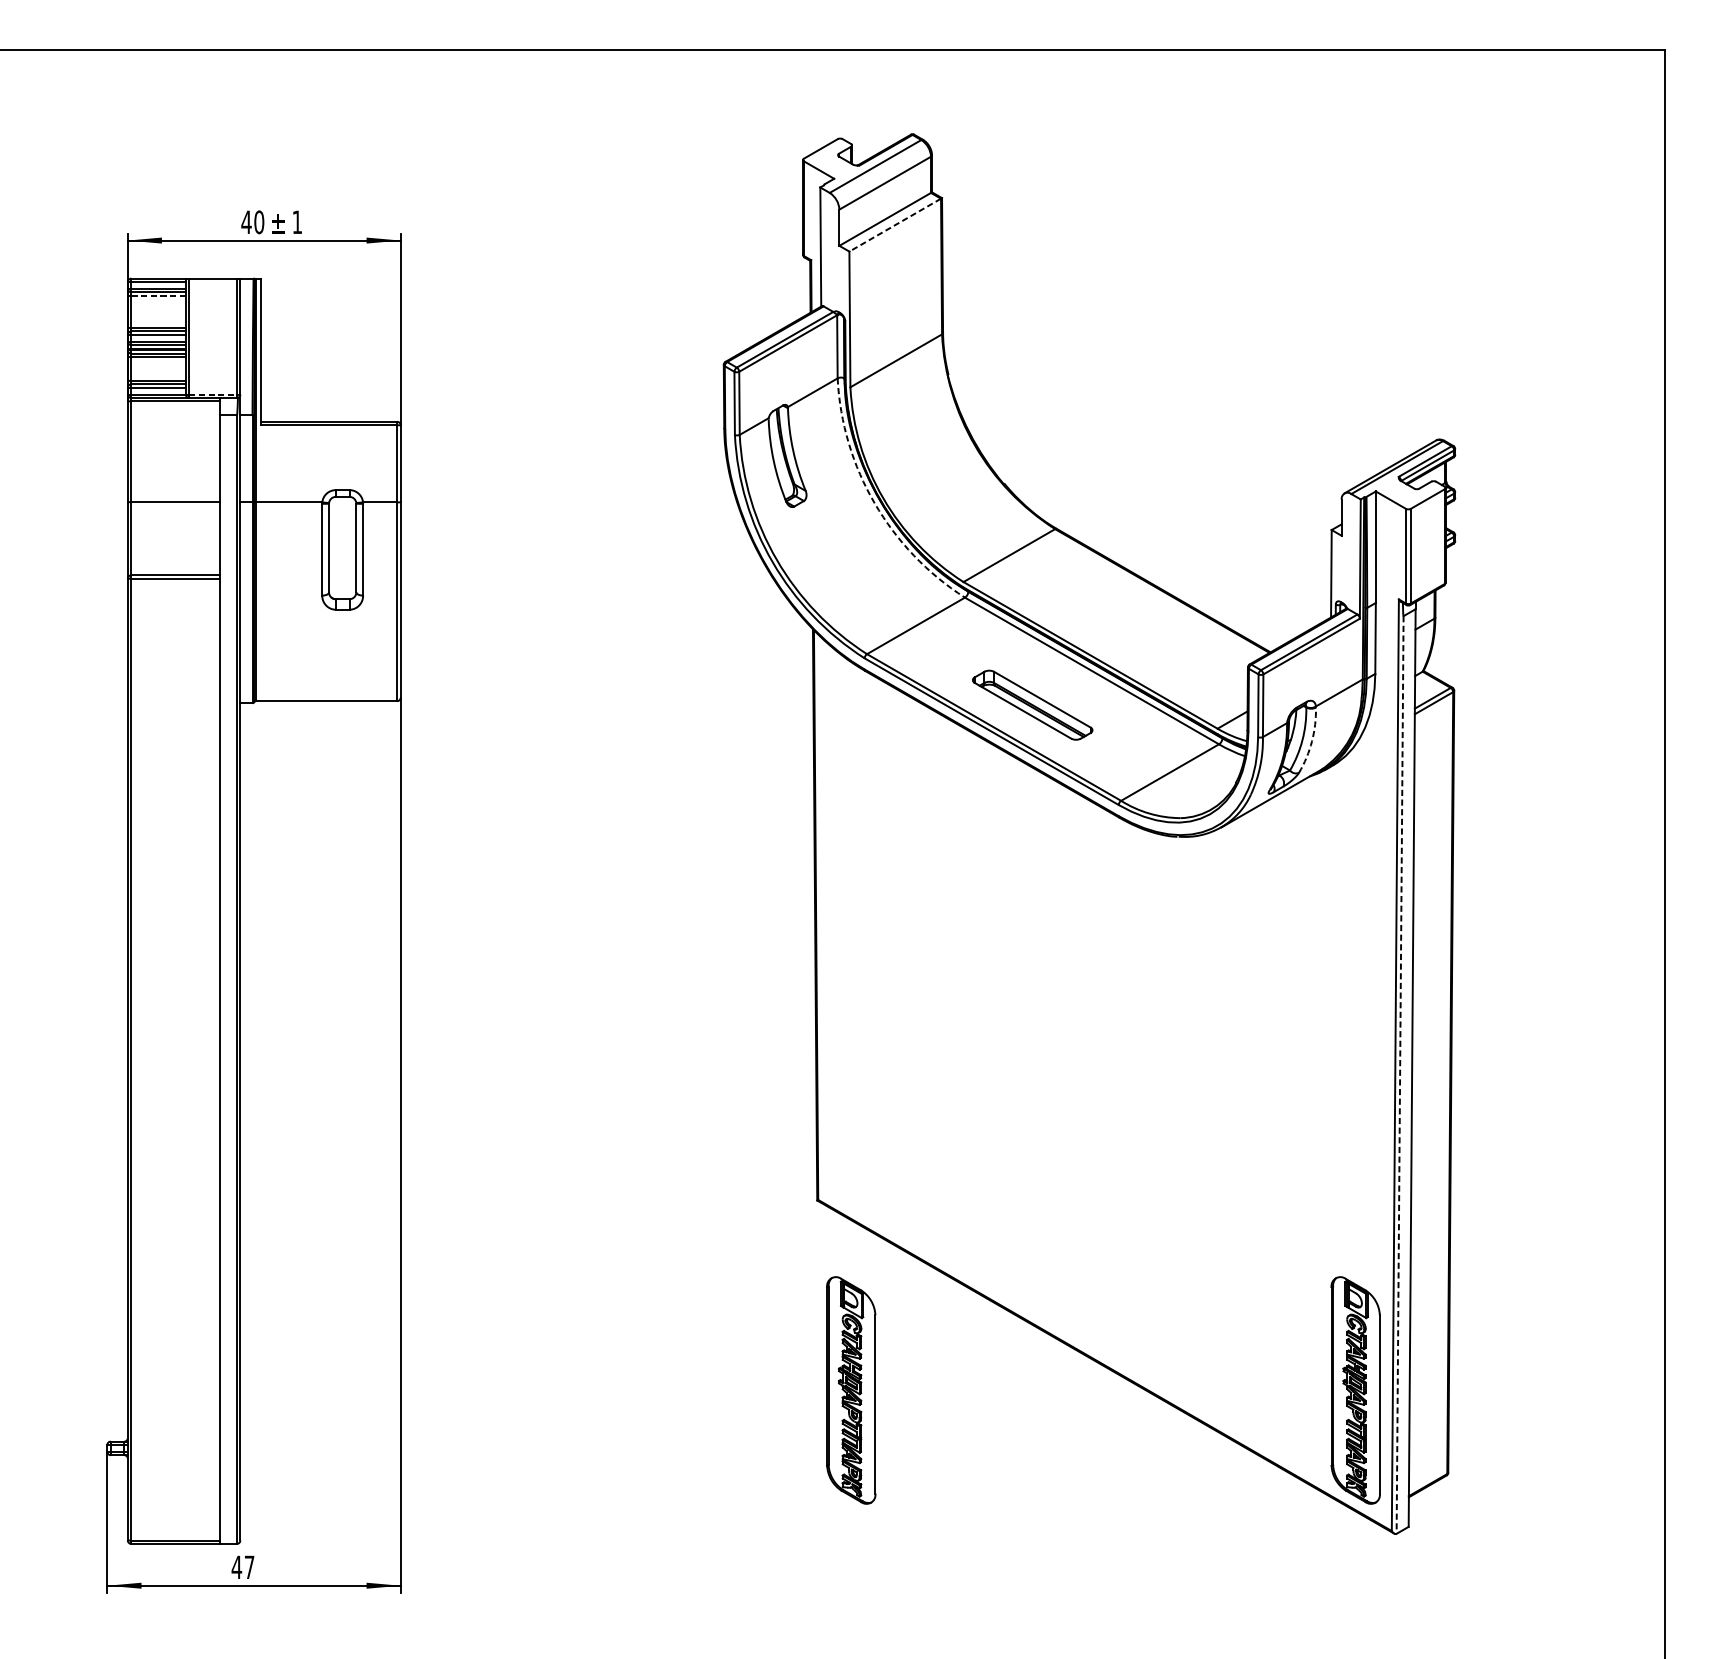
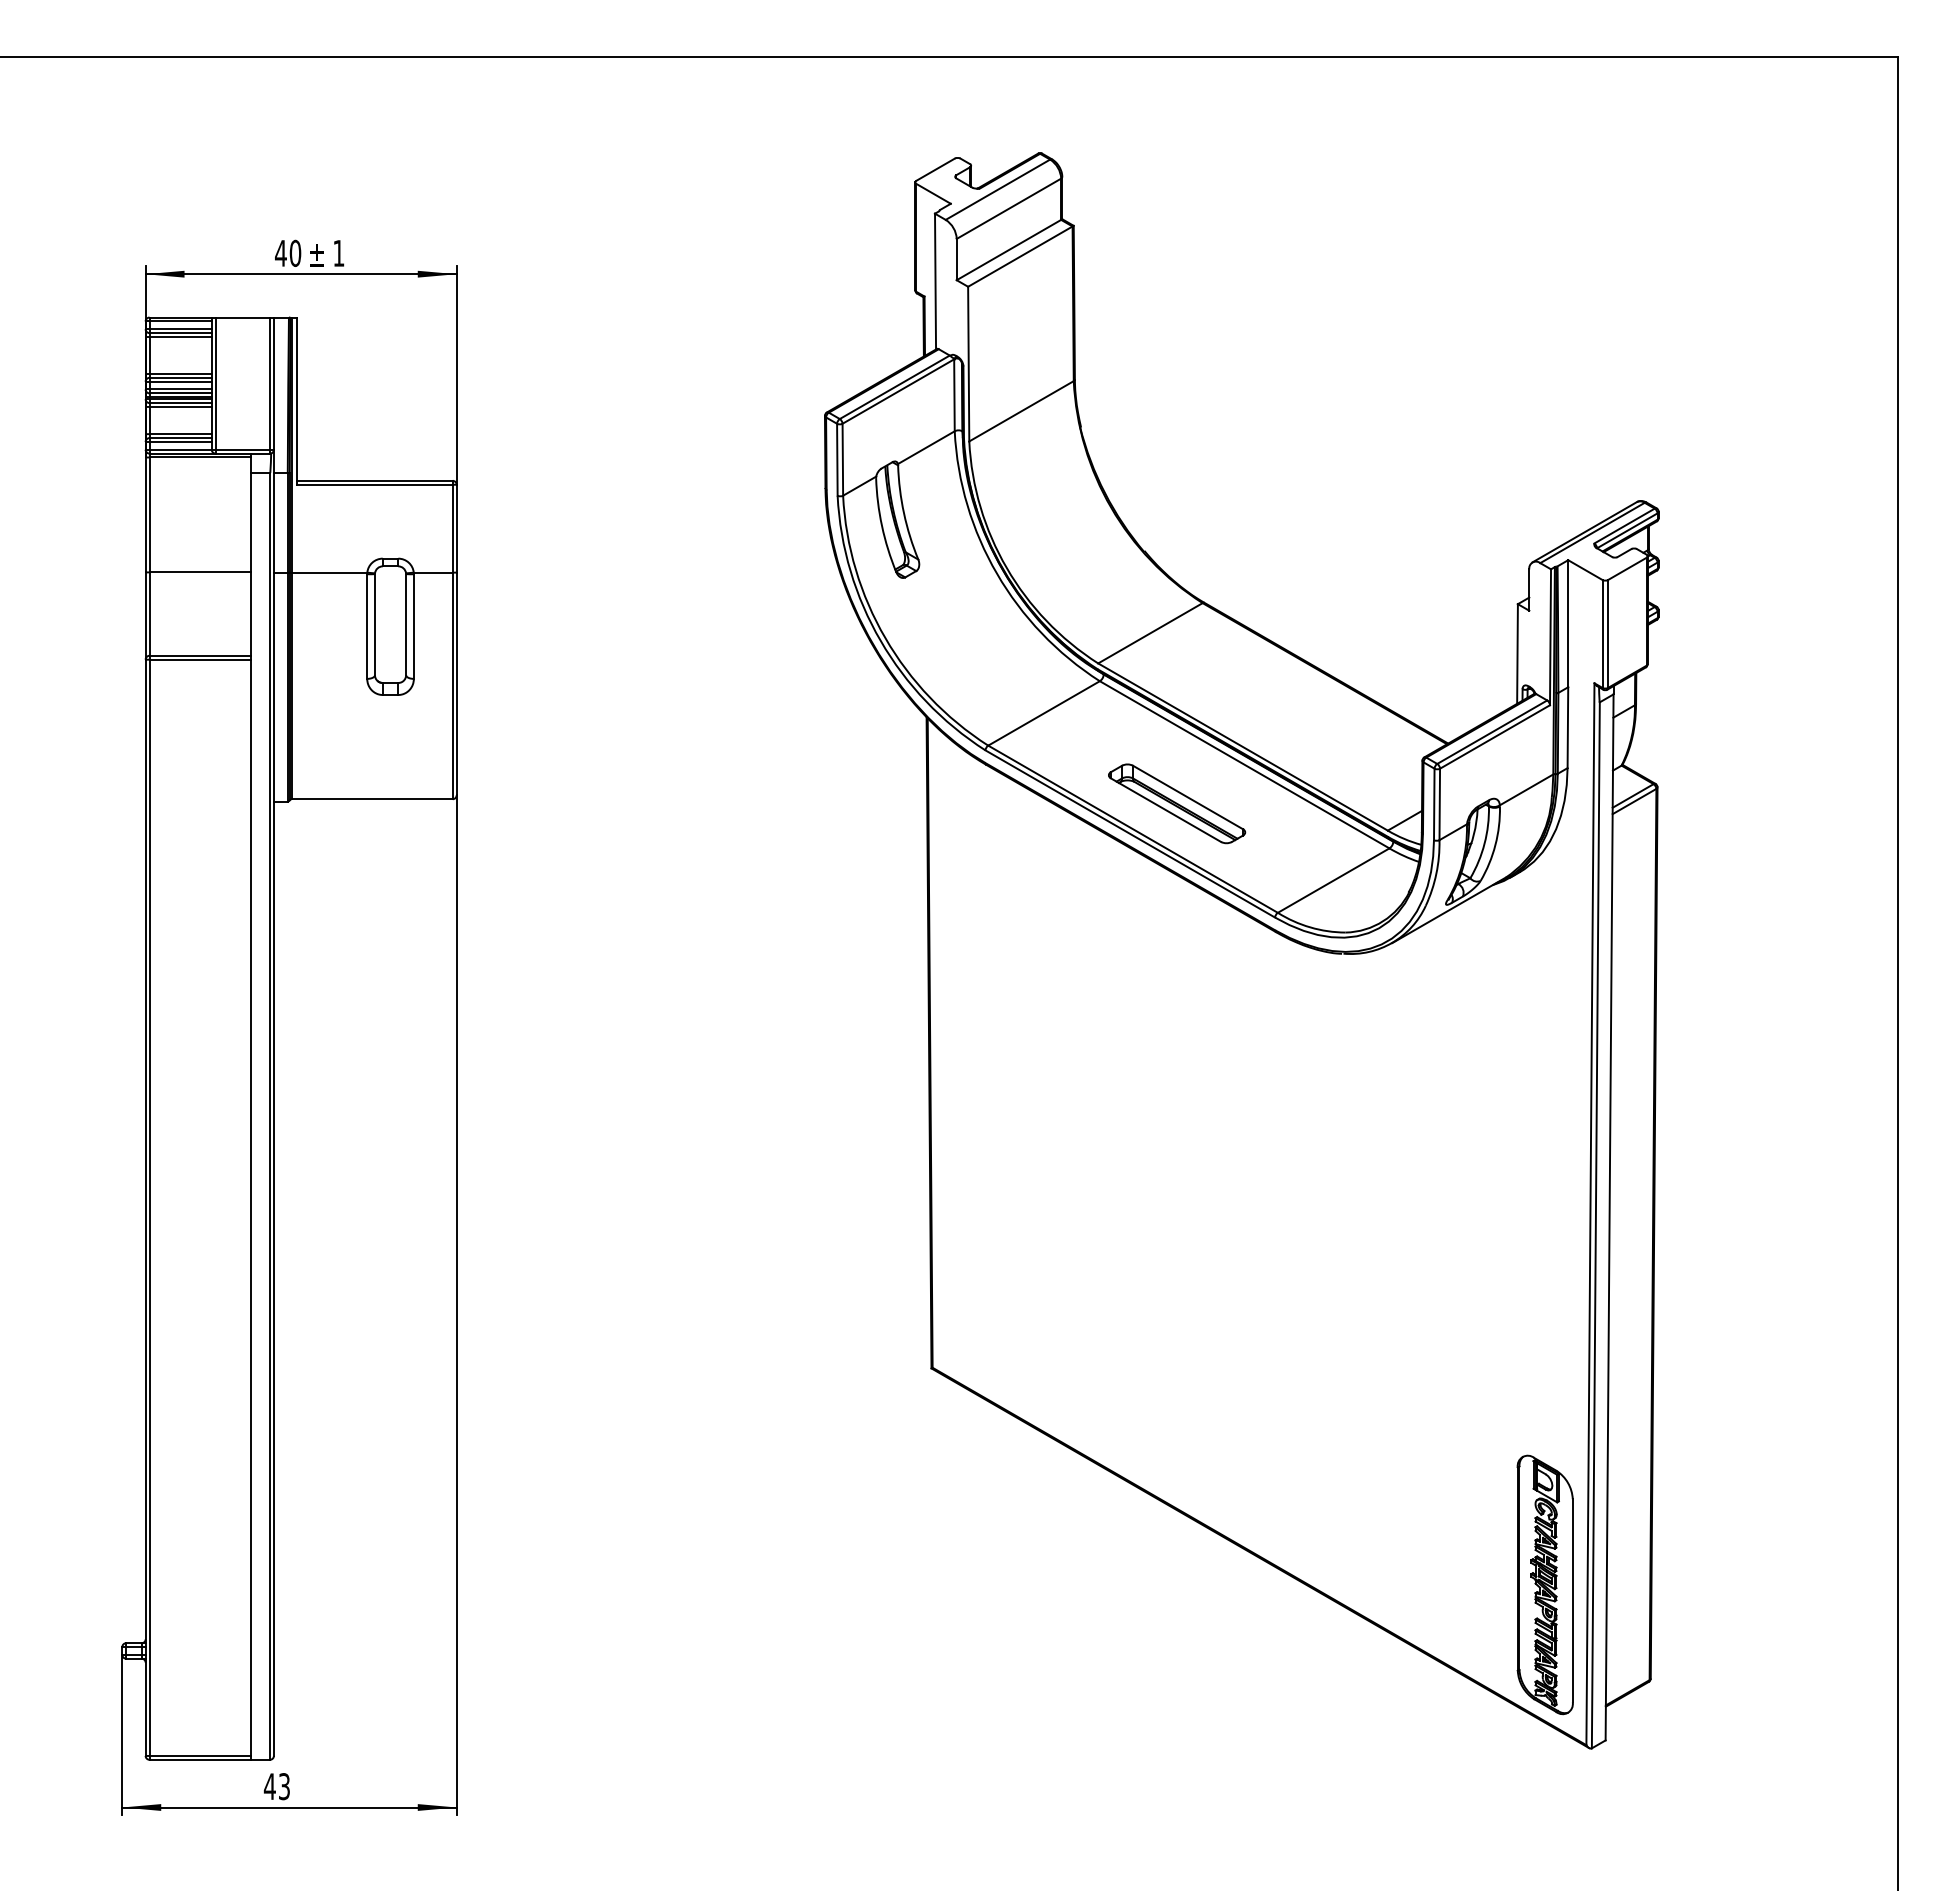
line: (894, 225) -> (1019, 256), dashed -> solid
line: (158, 296) -> (180, 337), dashed -> solid
line: (213, 394) -> (243, 449), dashed -> solid
arc: (875, 503) -> (997, 573), dashed -> solid
arc: (1312, 741) -> (1495, 845), dashed -> solid
line: (1399, 1075) -> (1595, 1225), dashed -> solid
part: (850, 1390) -> (969, 1584), removed
text: (249, 1567) -> (284, 1786), 47 -> 43

